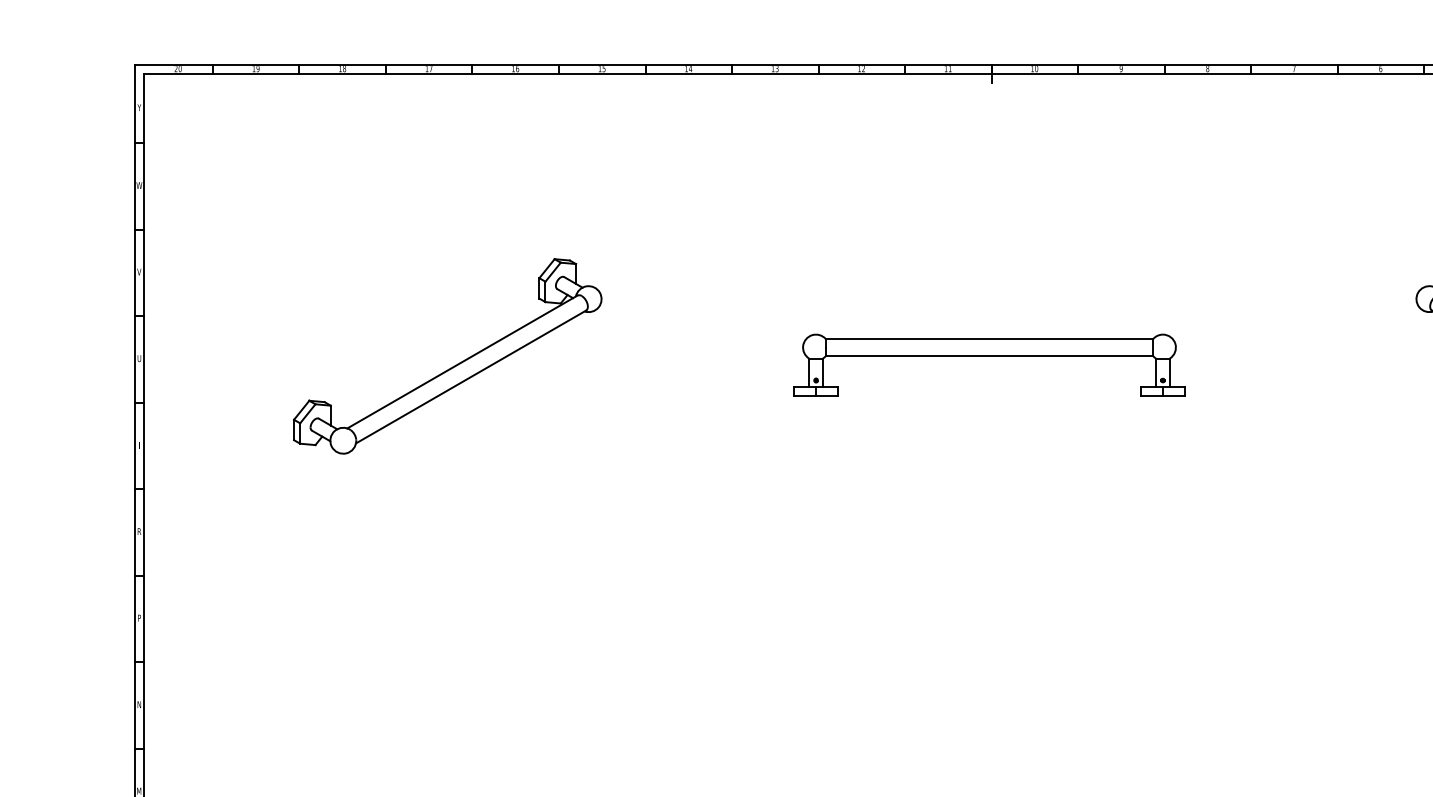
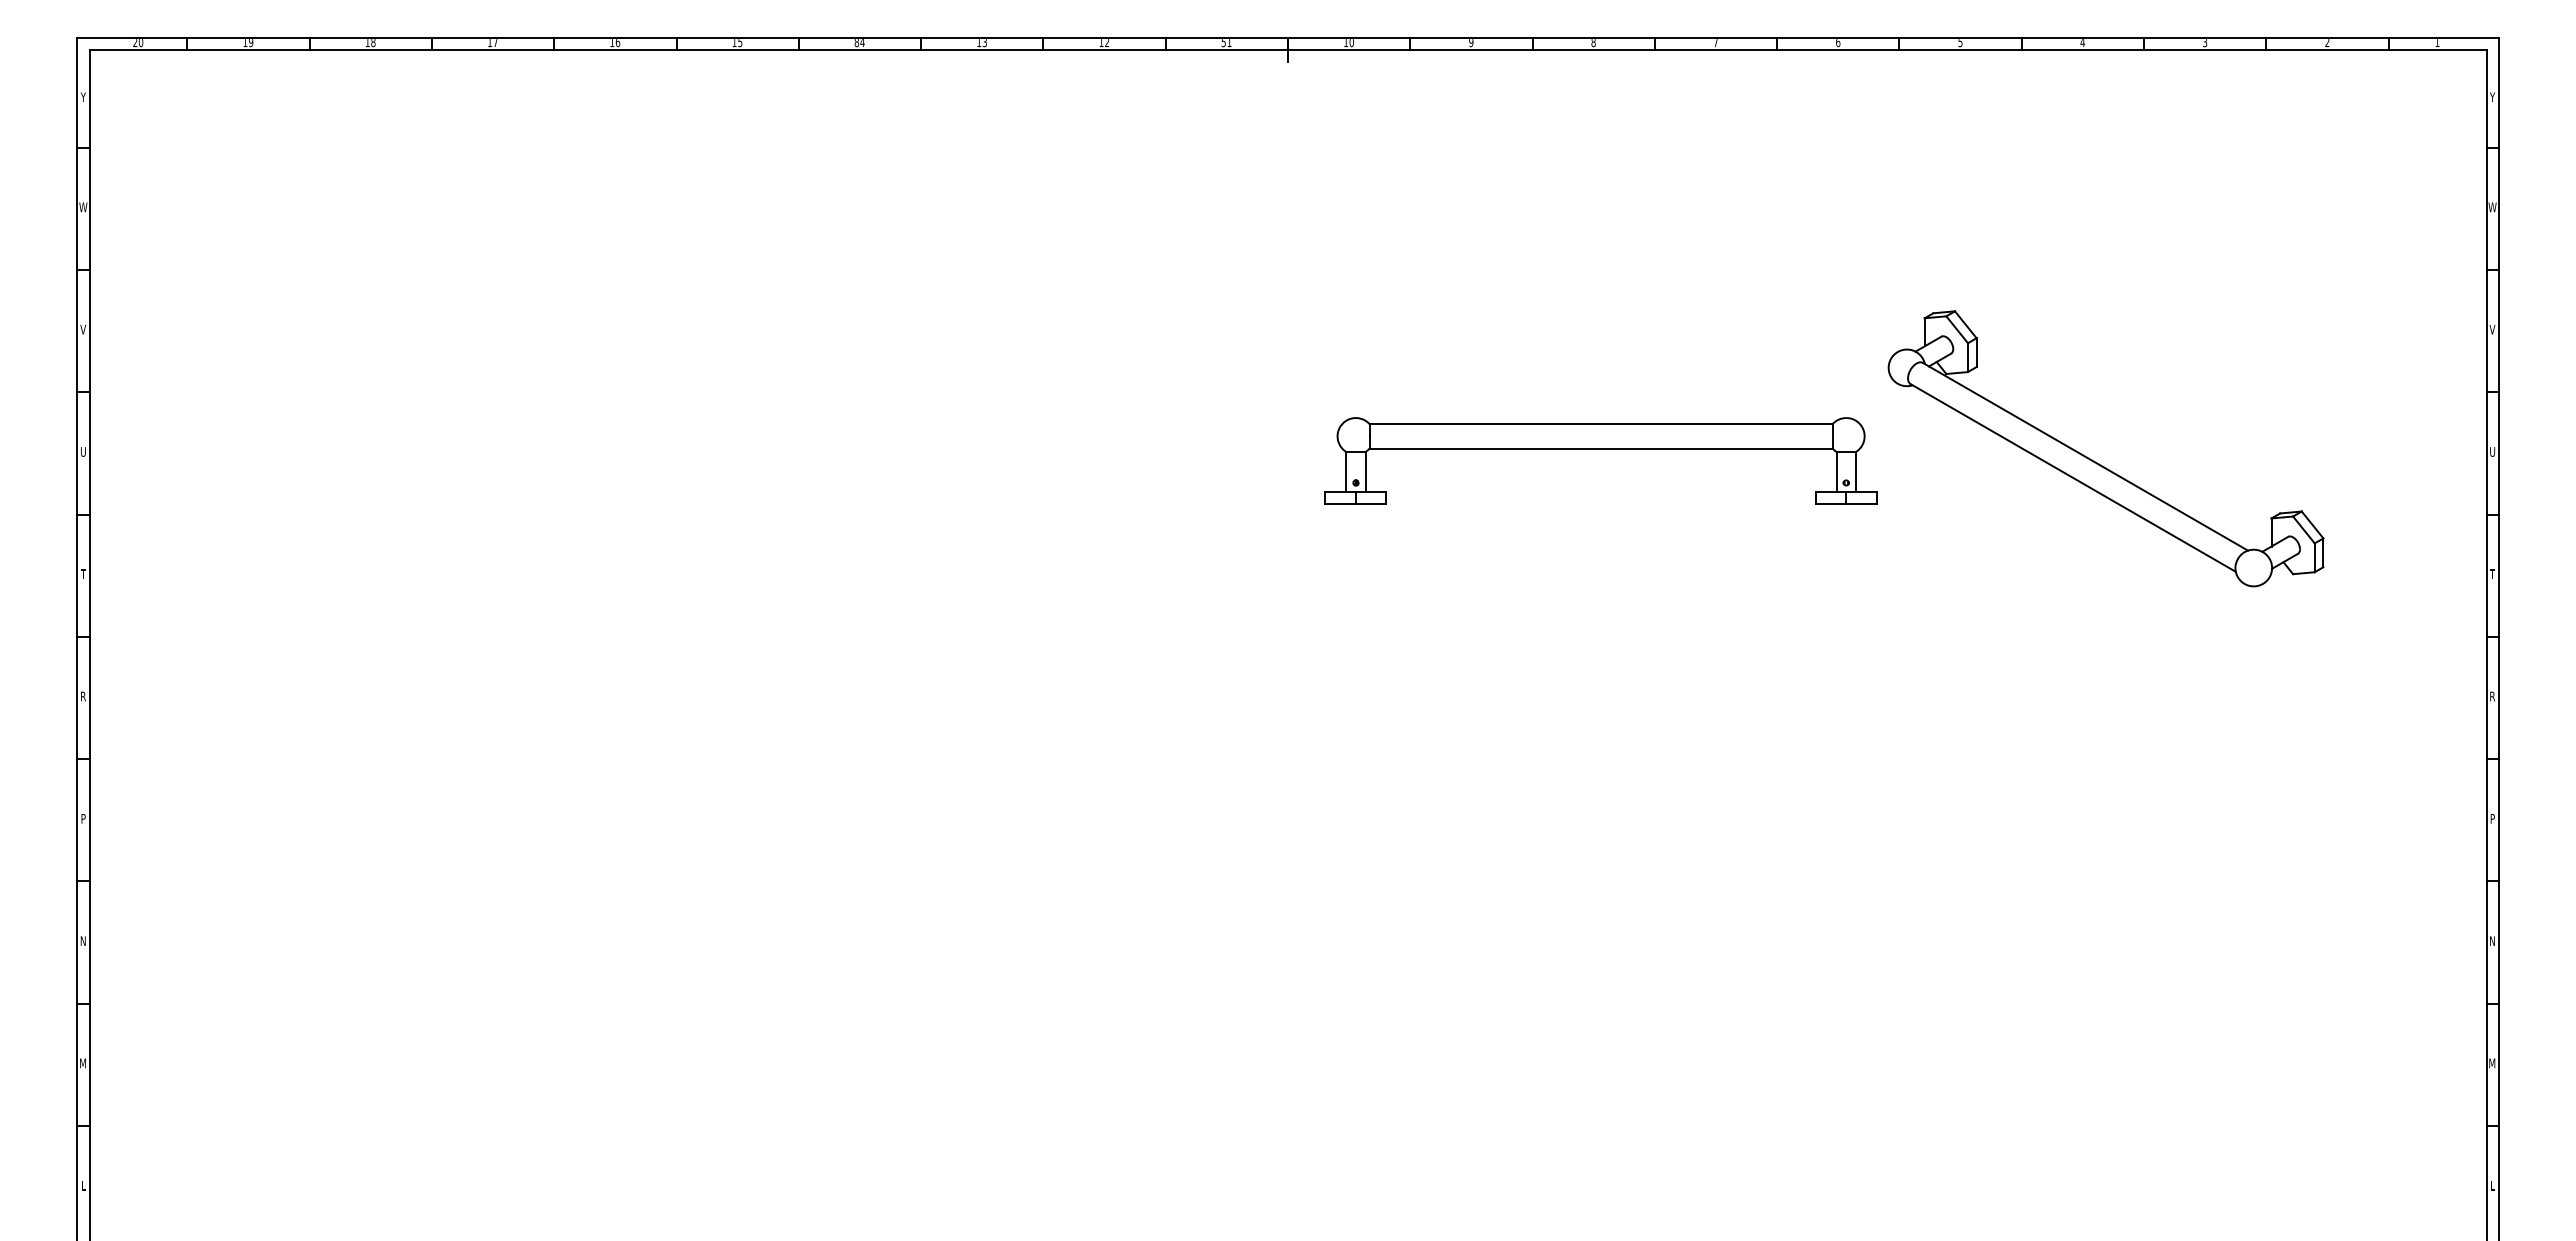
text: (686, 69) -> (856, 43), 14 -> 84
text: (945, 69) -> (1223, 43), 11 -> 51
part: (989, 356) -> (1600, 449), moved
part: (453, 366) -> (527, 462), removed

